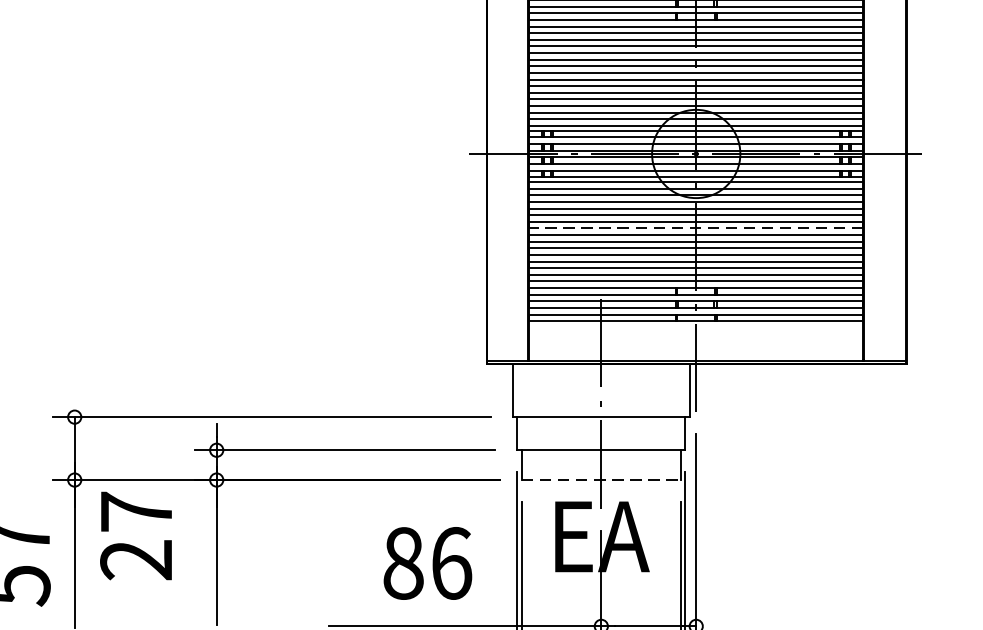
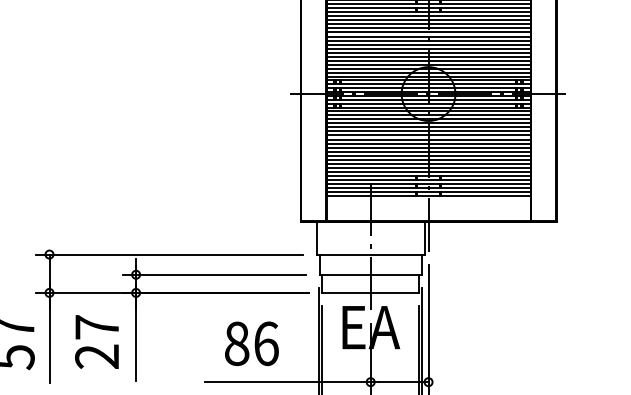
line: (696, 228) -> (428, 139), dashed -> solid
line: (602, 479) -> (371, 292), dashed -> solid
text: (135, 535) -> (96, 341), moved
text: (427, 562) -> (251, 343), moved

